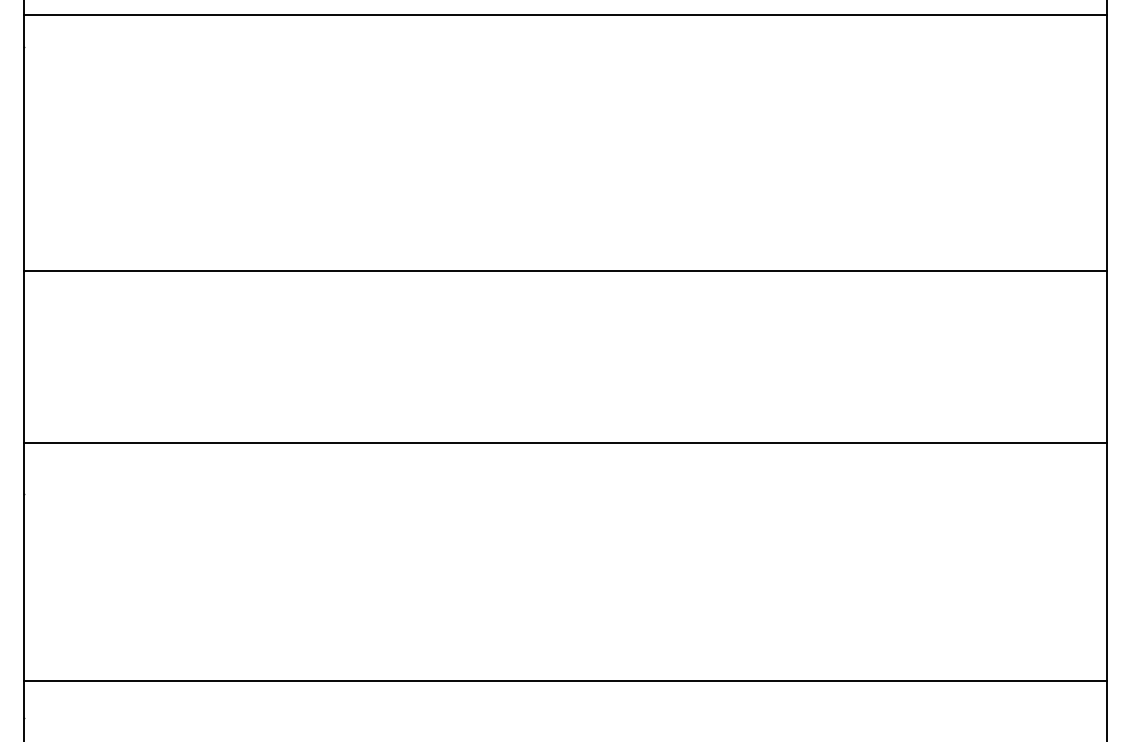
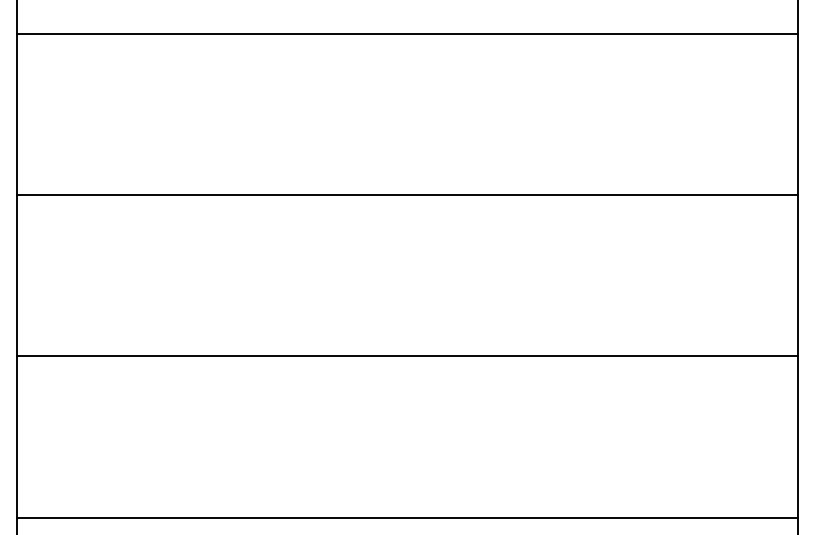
line: (565, 14) -> (407, 33), moved
line: (565, 443) -> (407, 356), moved
line: (565, 680) -> (407, 517), moved

